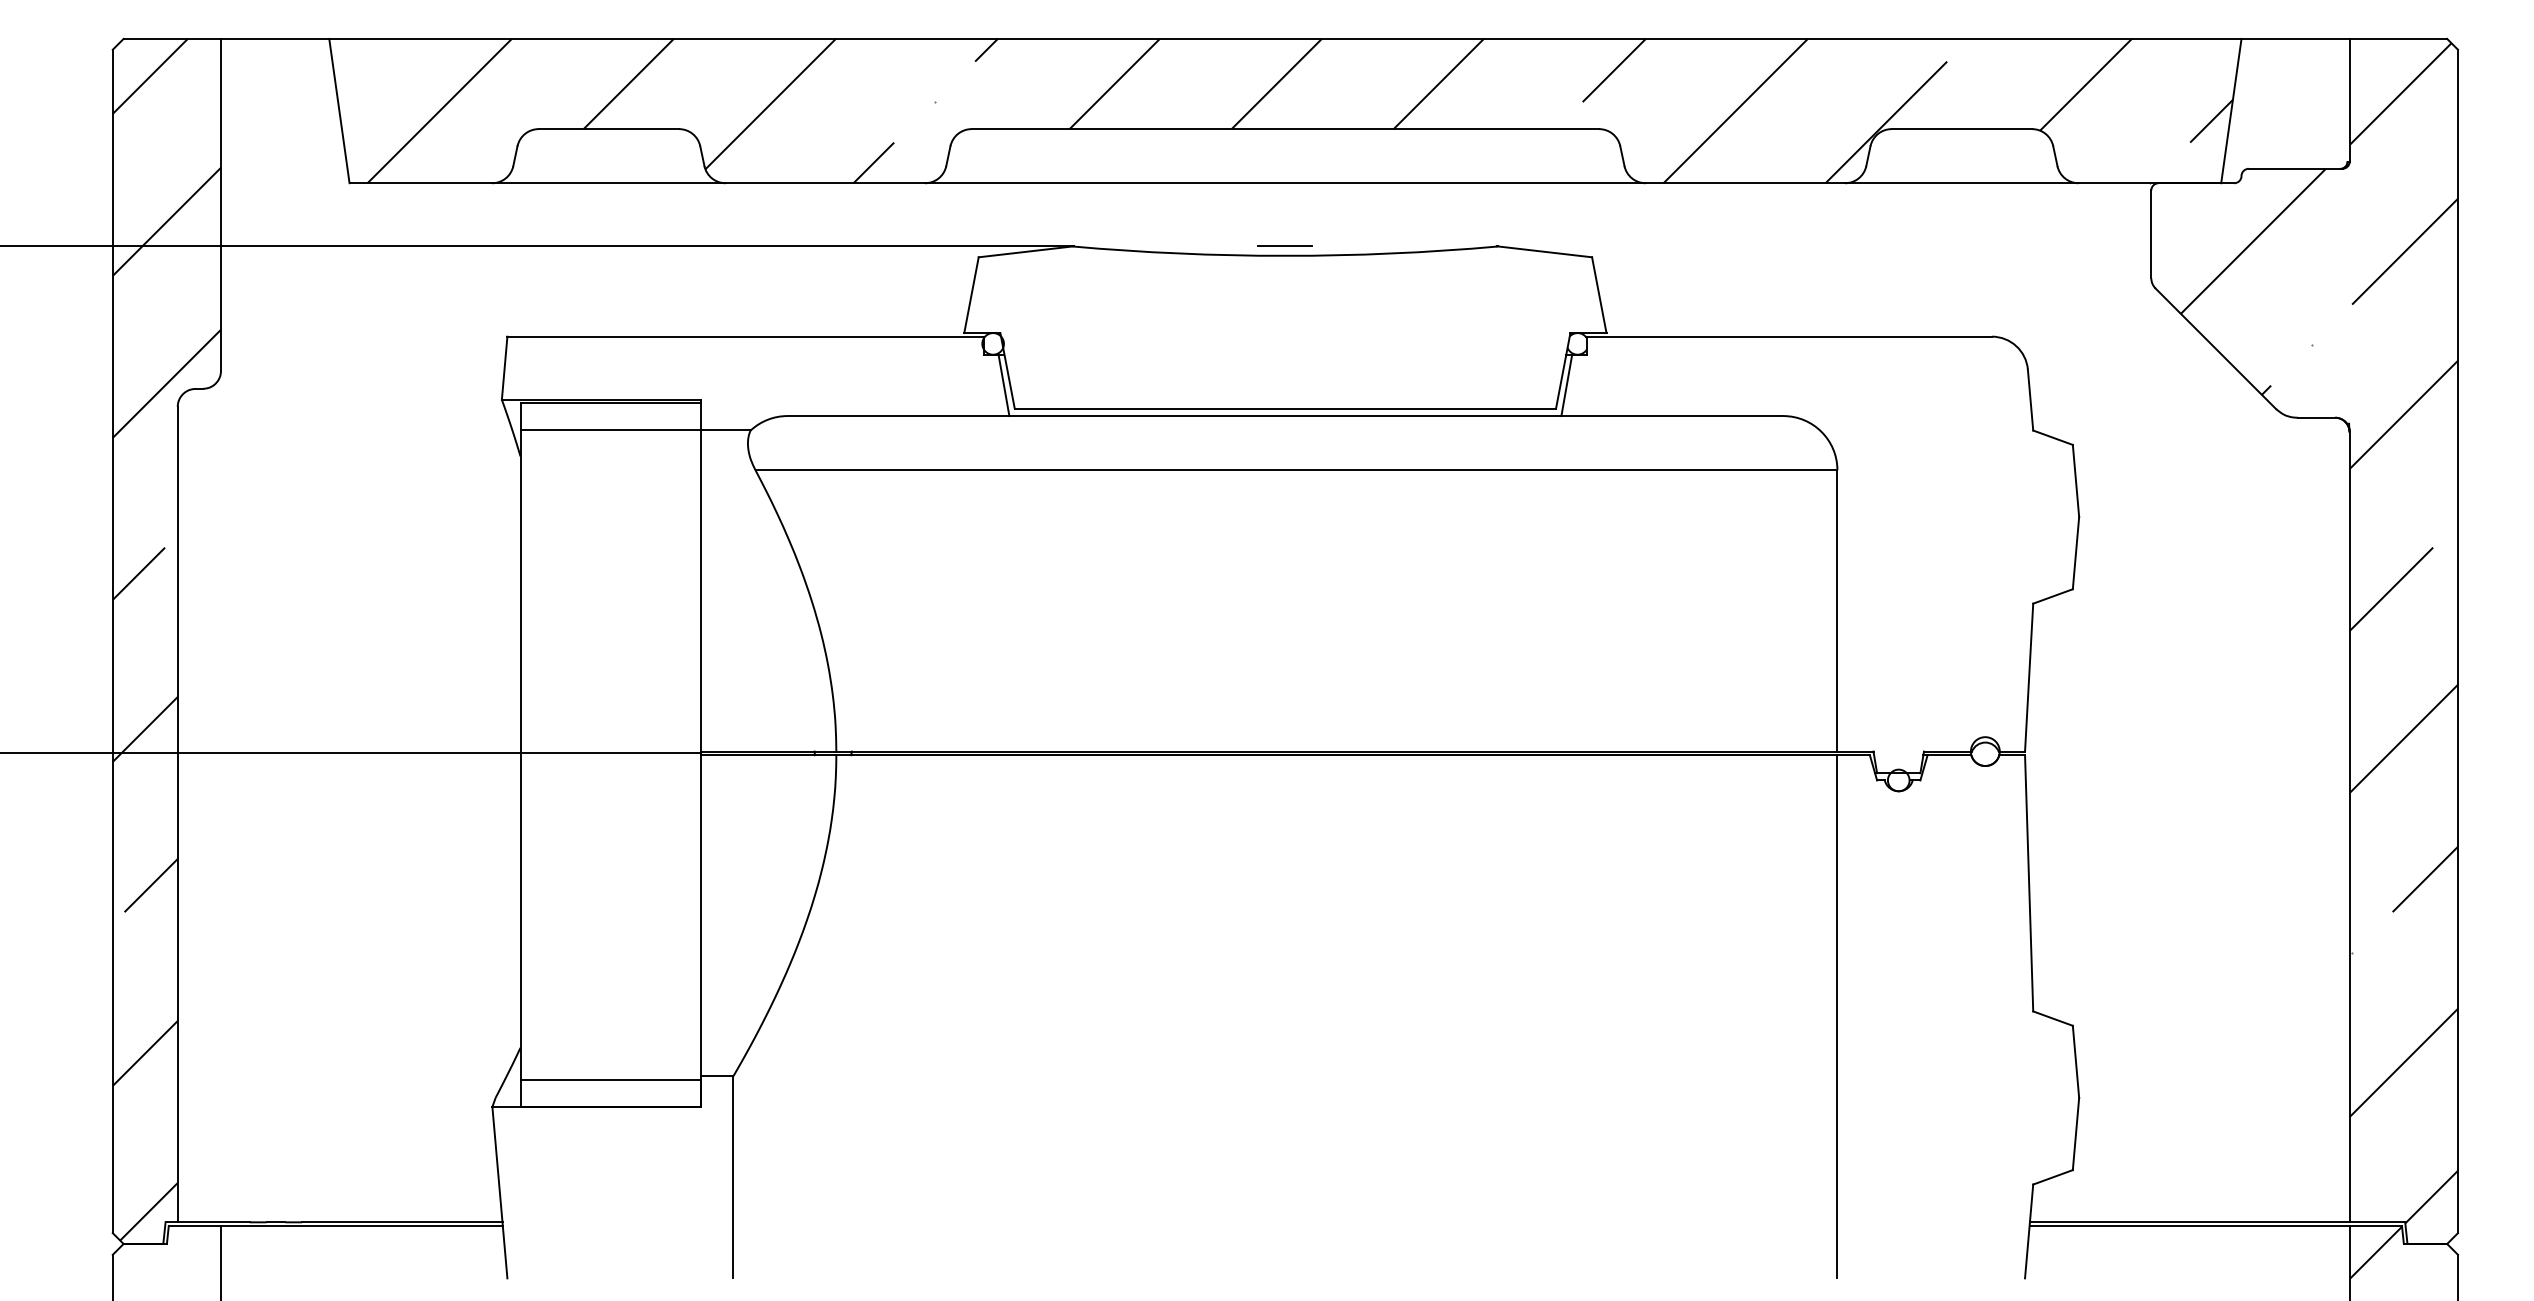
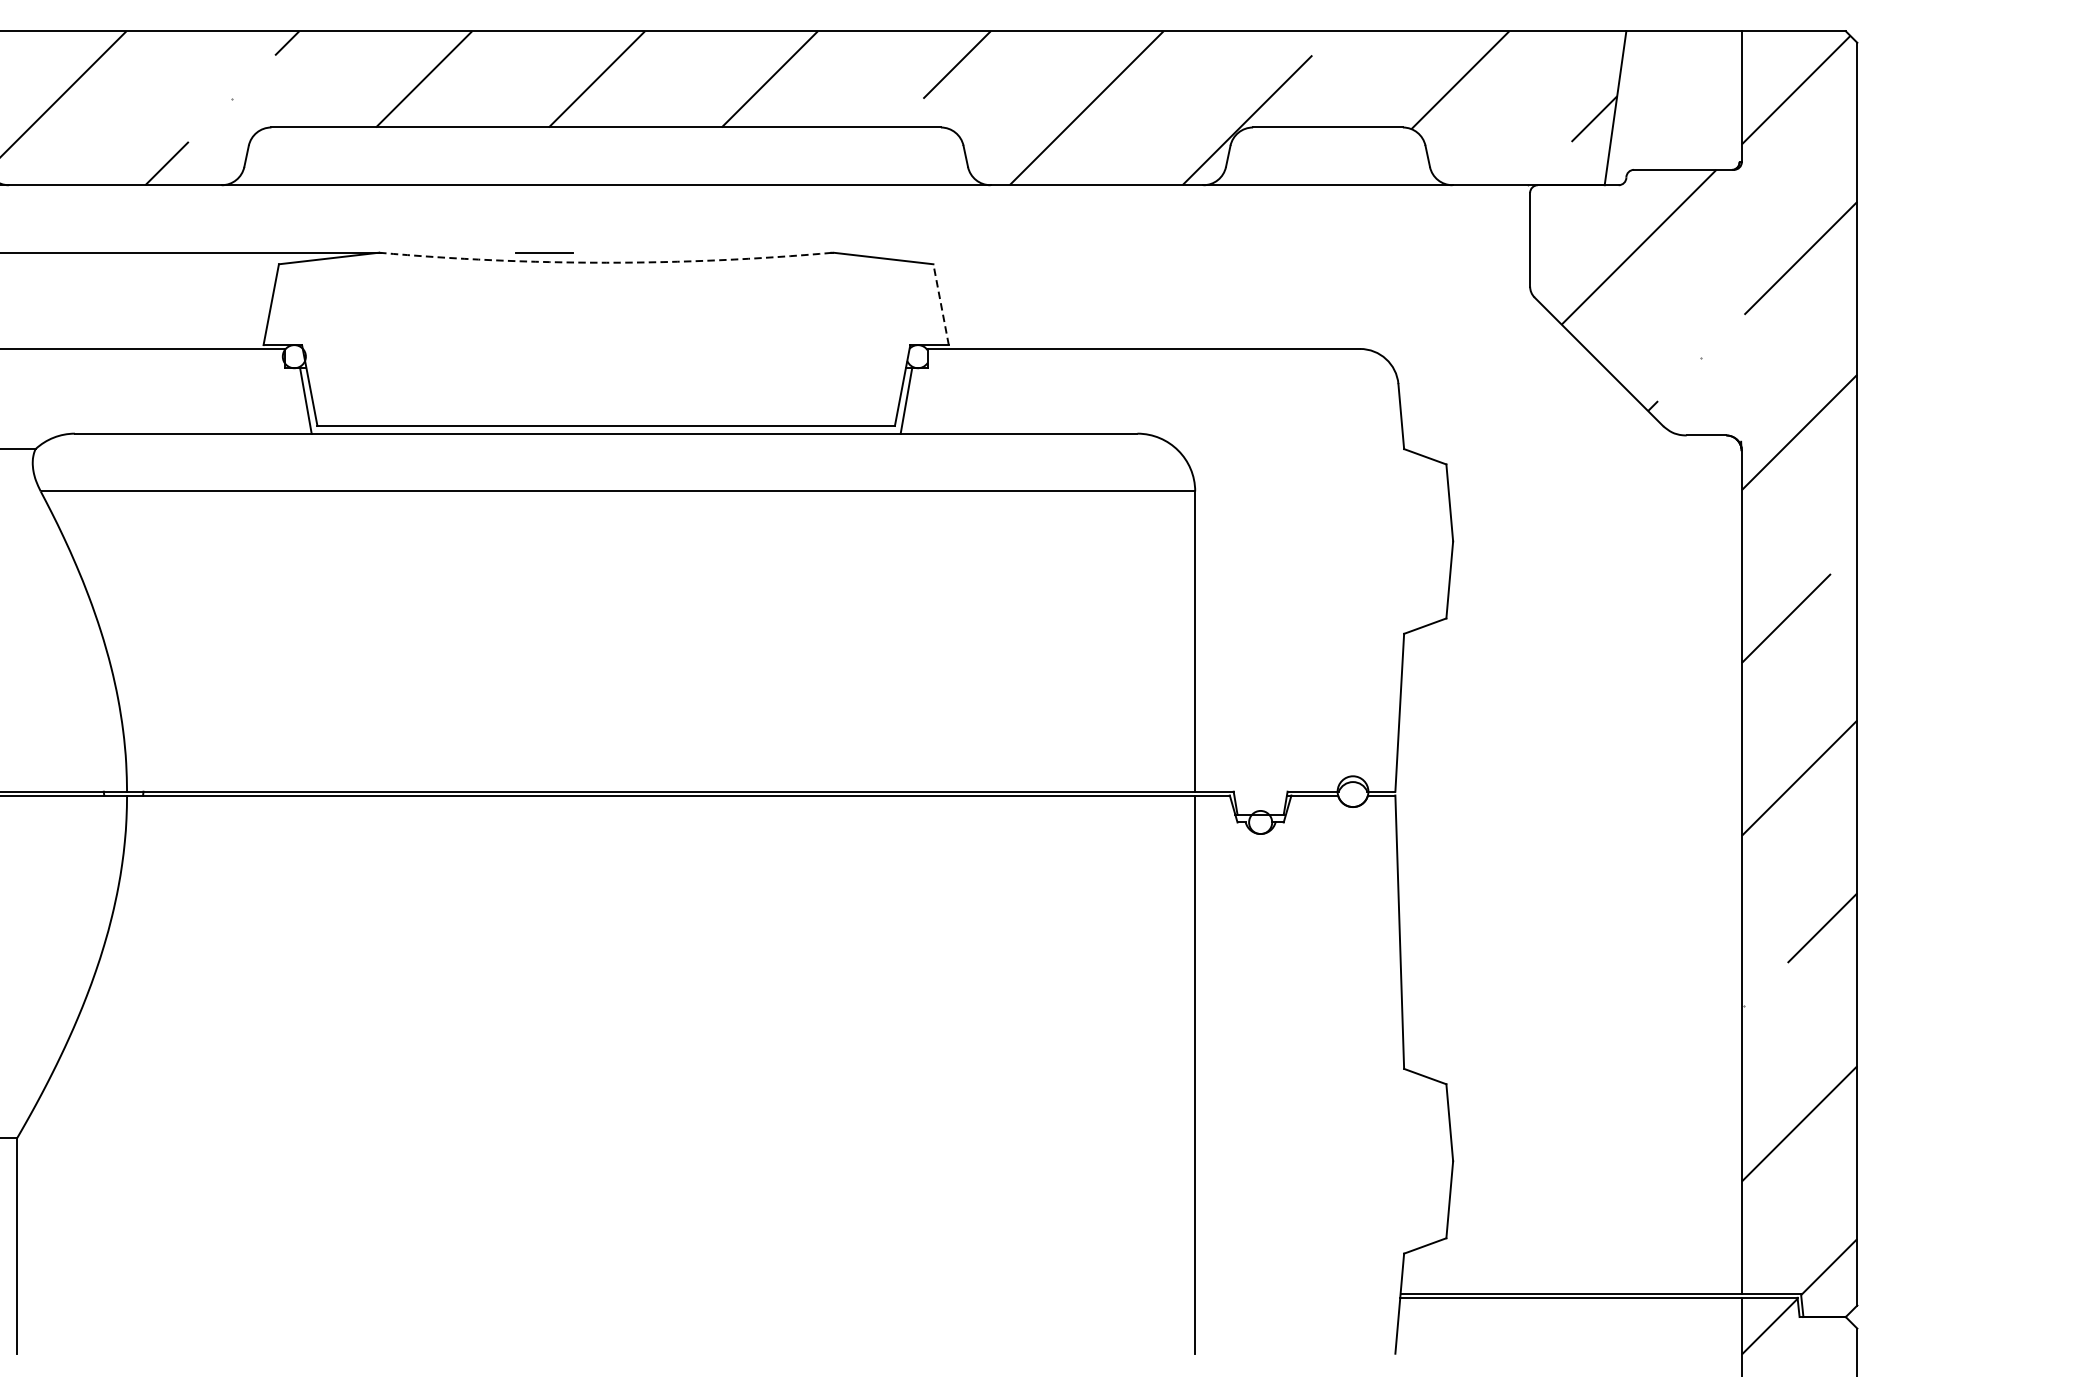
line: (1284, 245) -> (543, 251), moved
arc: (1285, 255) -> (606, 262), solid -> dashed
line: (1599, 295) -> (941, 305), solid -> dashed

